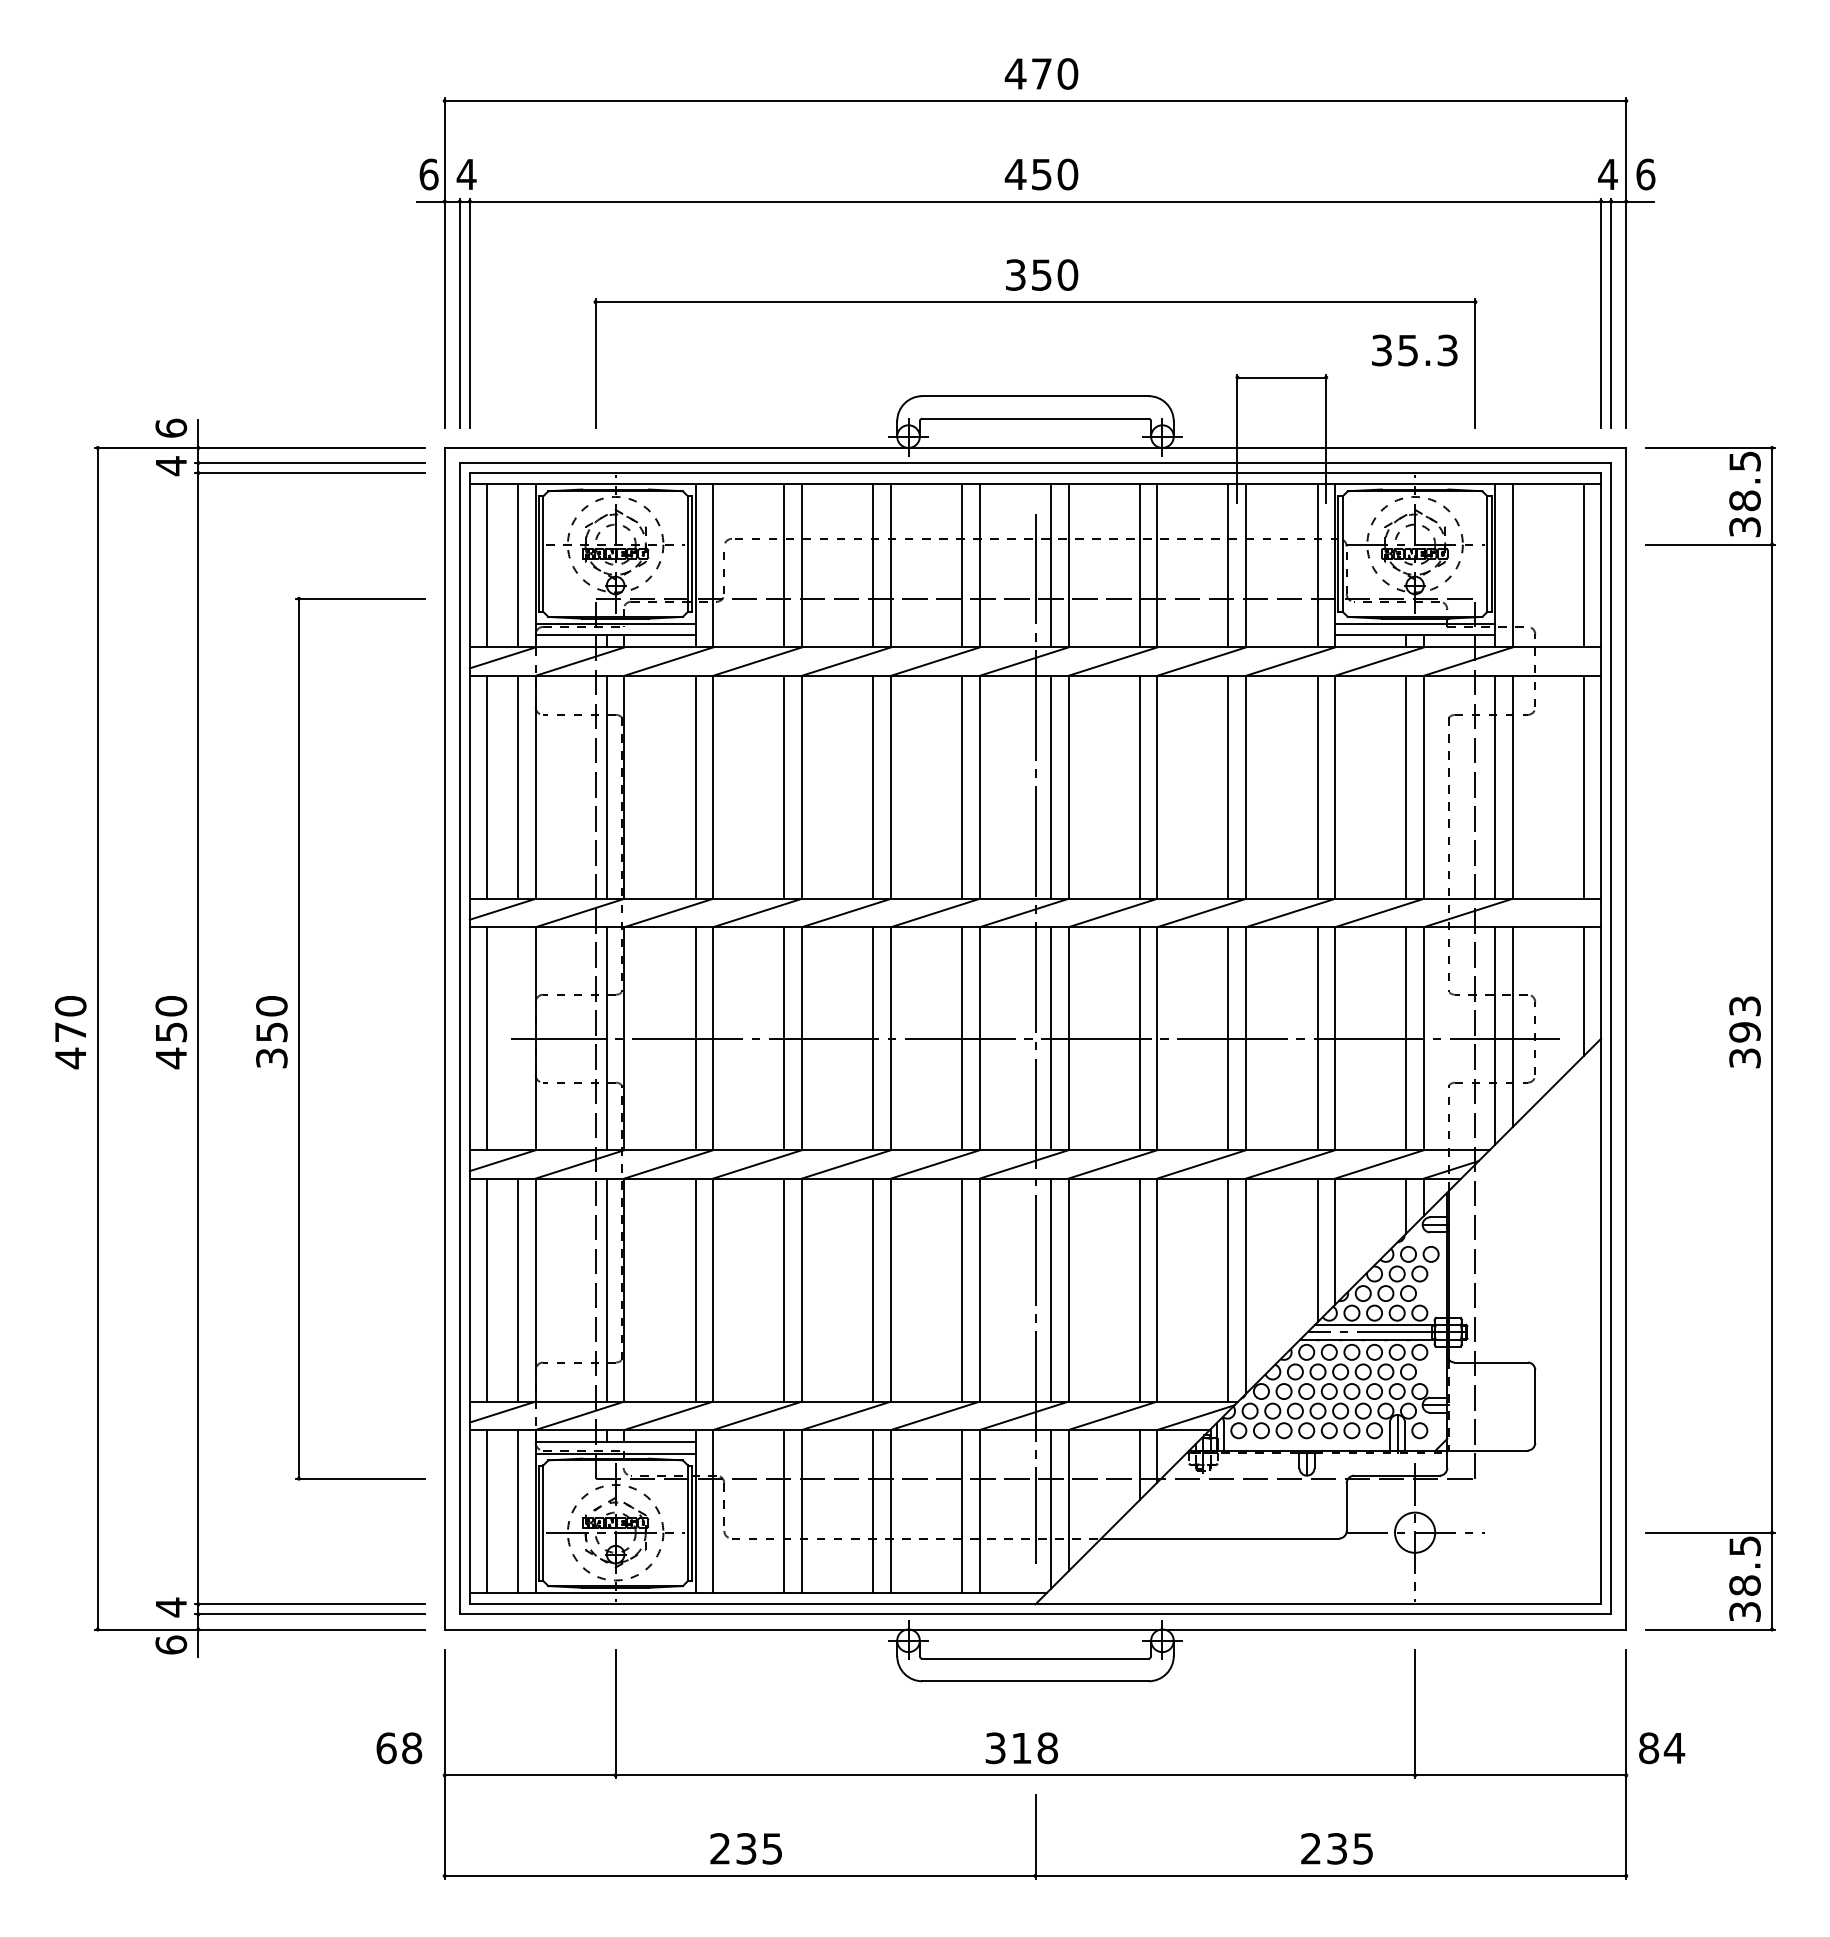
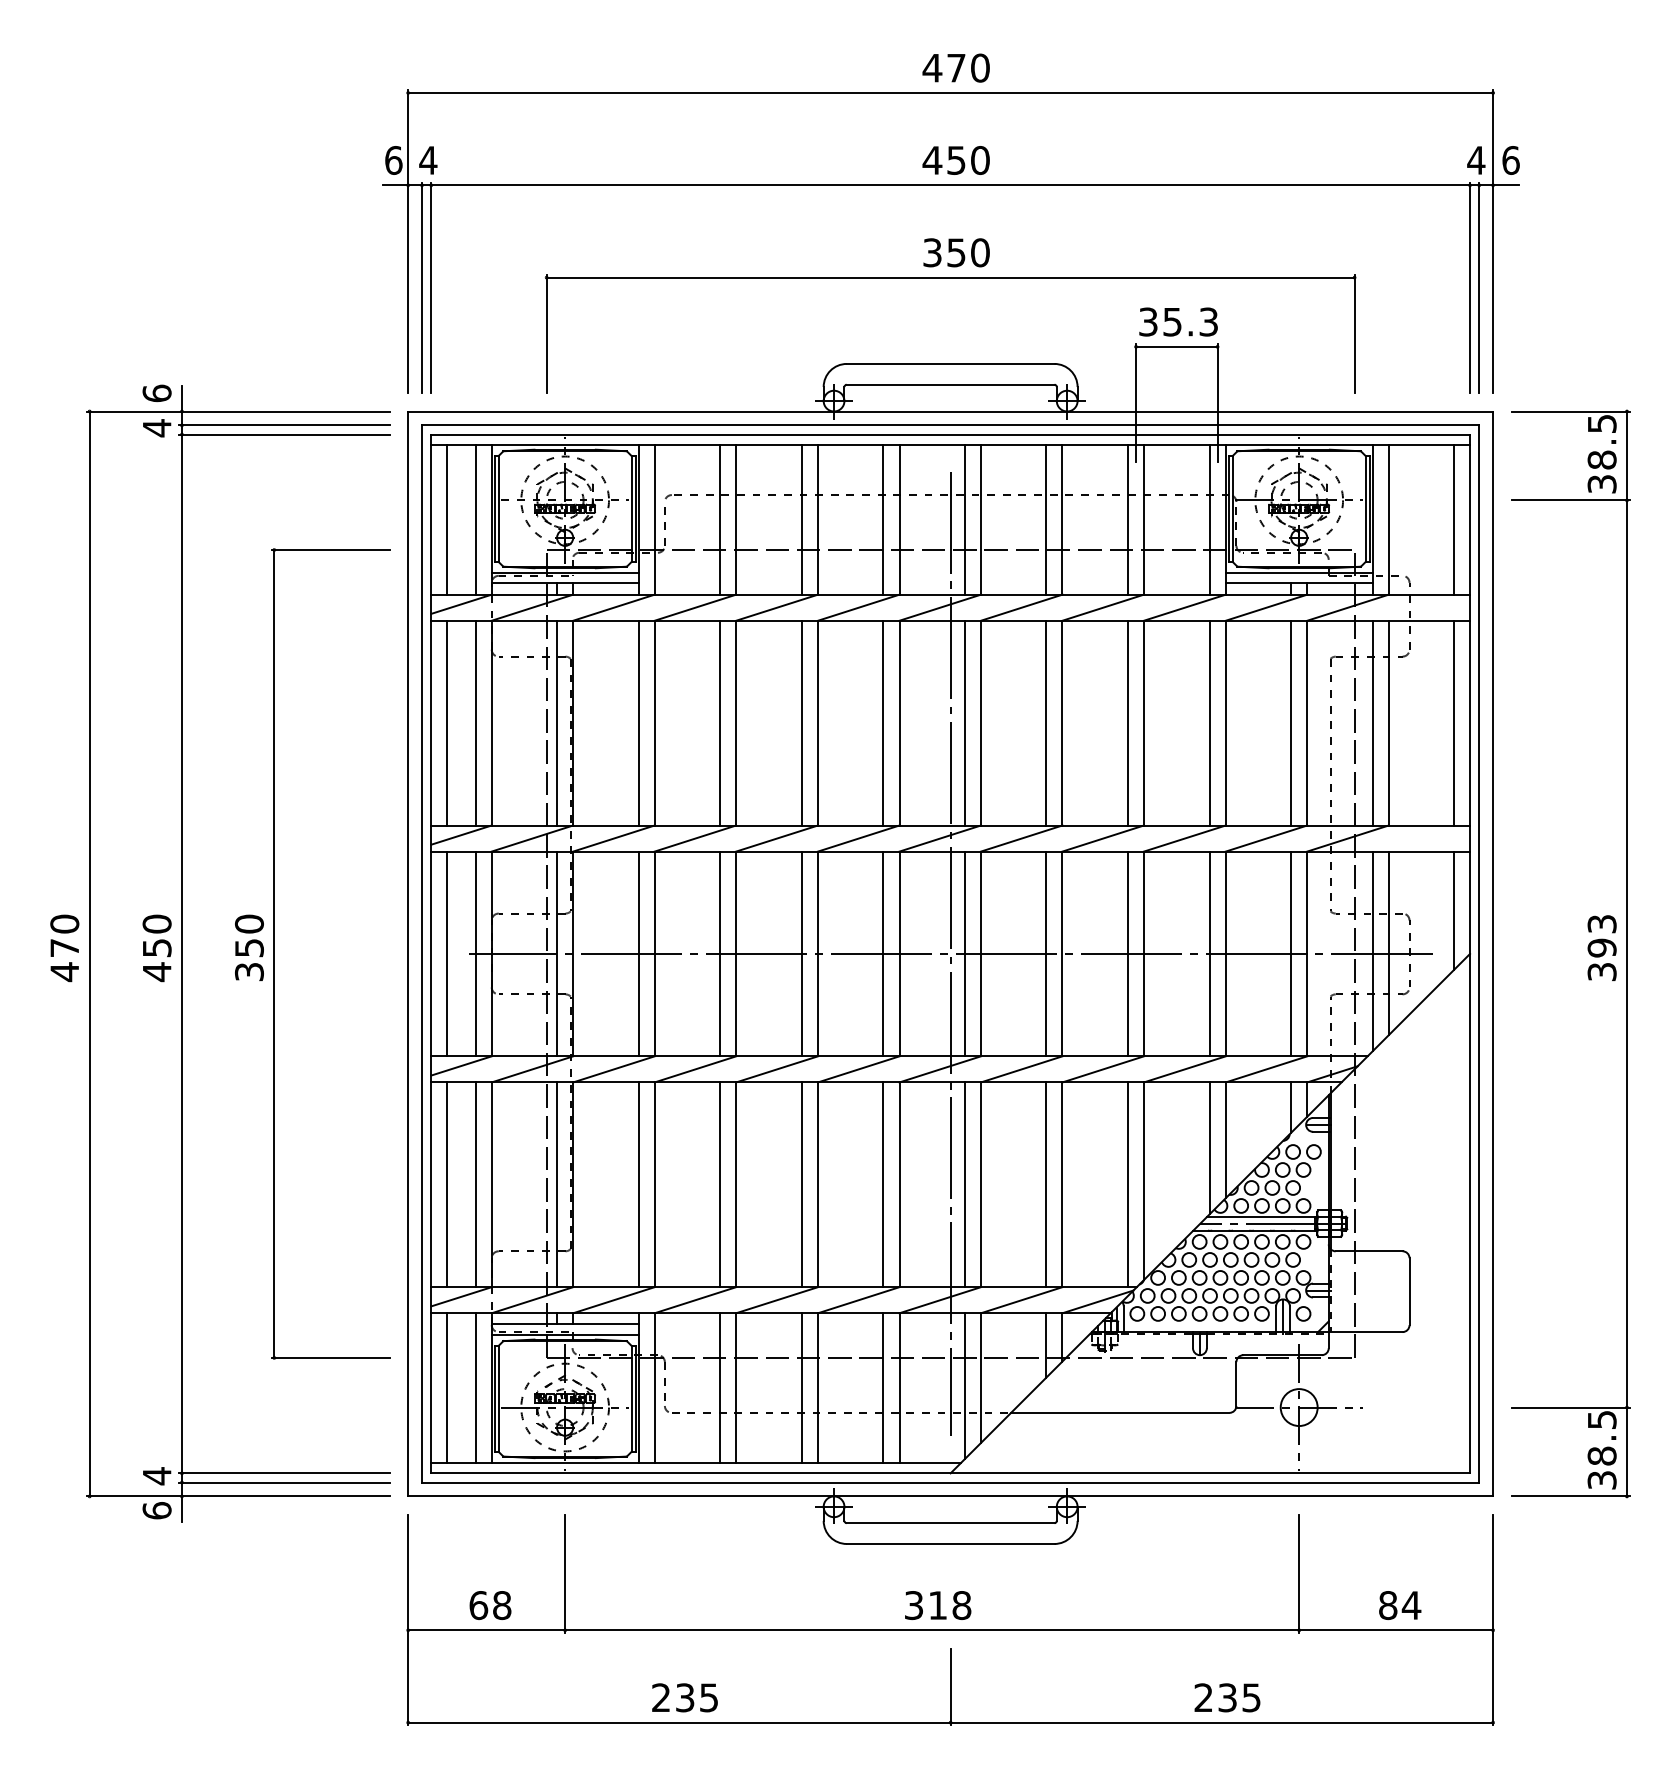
text: (1414, 350) -> (1178, 322), moved
line: (518, 1038) -> (475, 953), added
text: (399, 1748) -> (490, 1605), moved
text: (1662, 1748) -> (1400, 1605), moved

